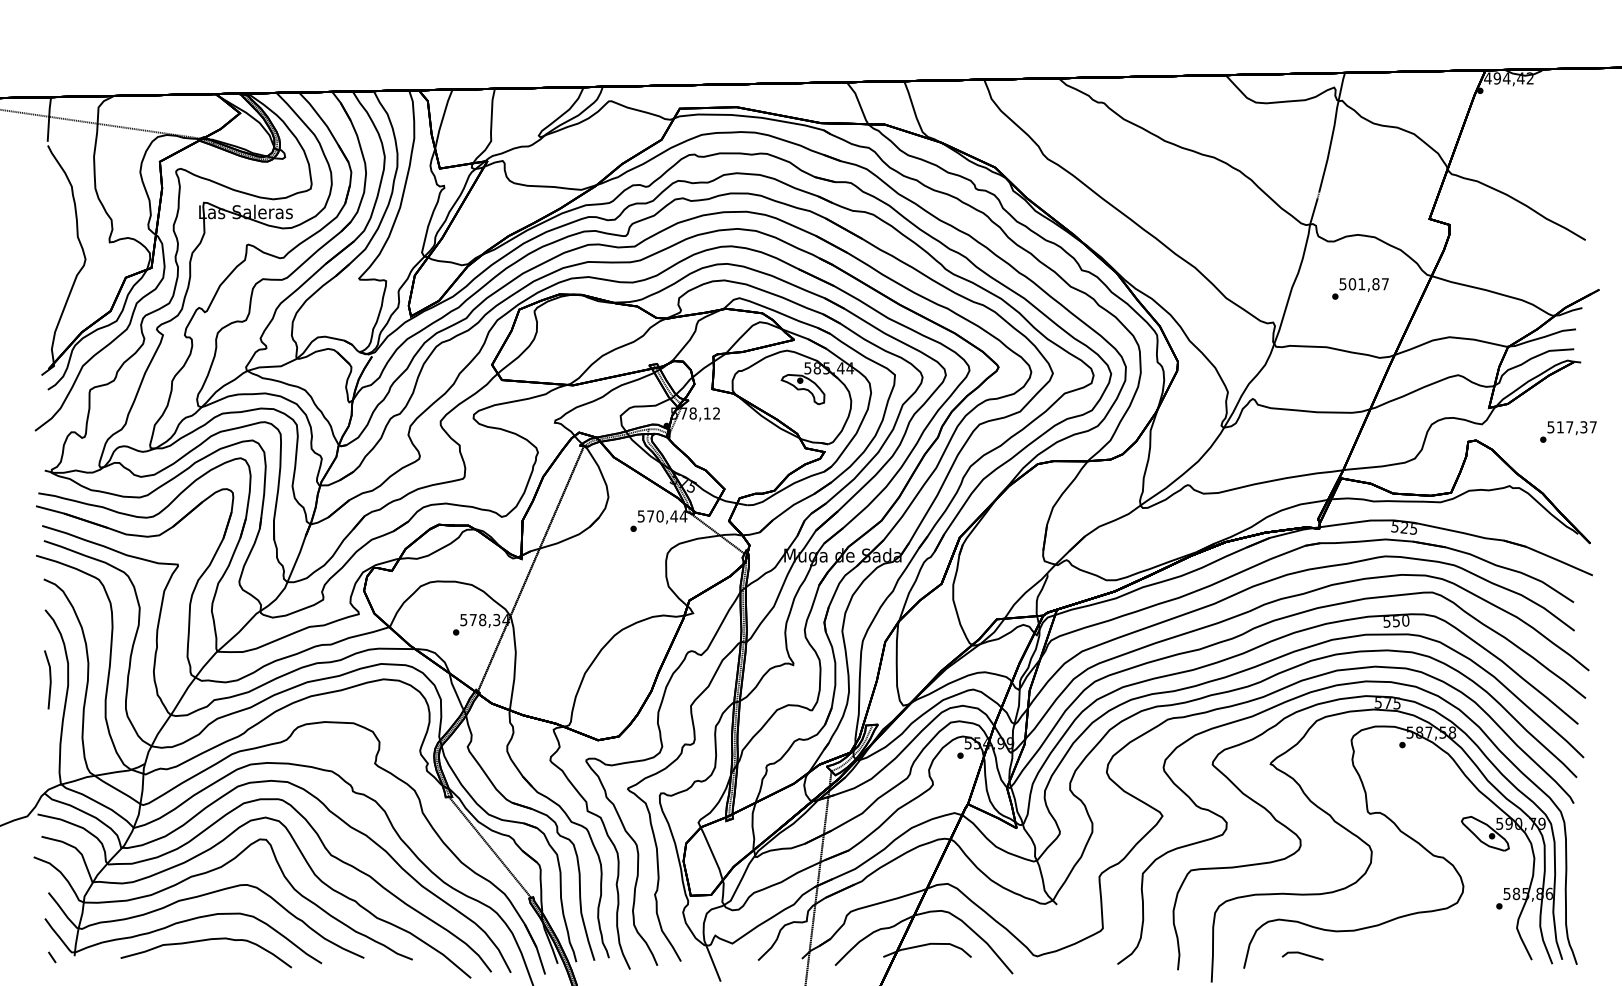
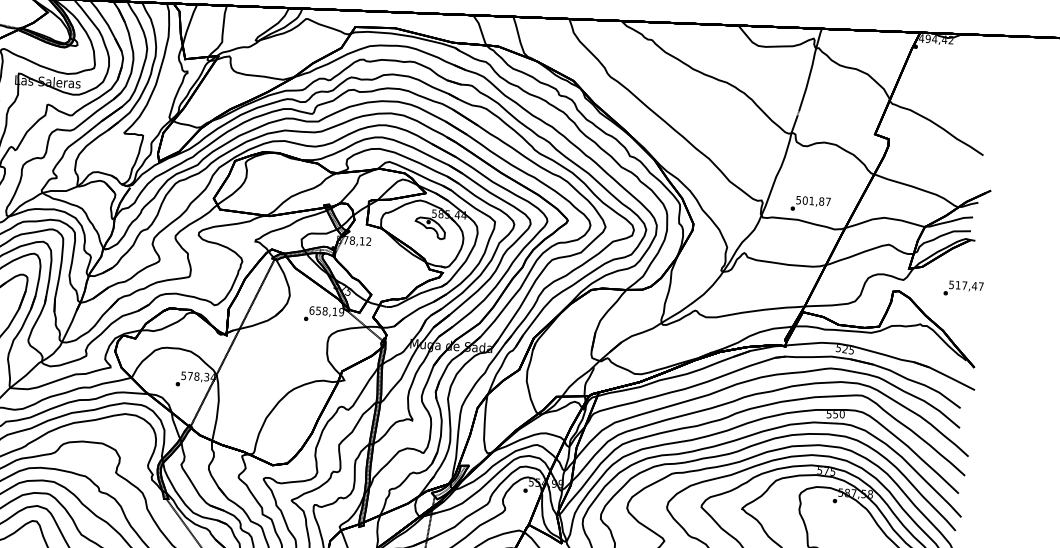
text: (1360, 288) -> (810, 203), moved
text: (1583, 427) -> (974, 286), 517,37 -> 517,47
text: (662, 516) -> (326, 311), 570,44 -> 658,19

